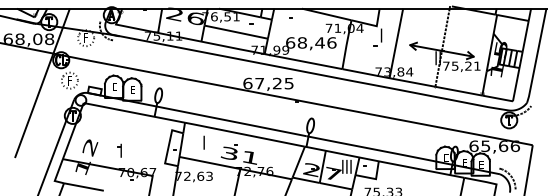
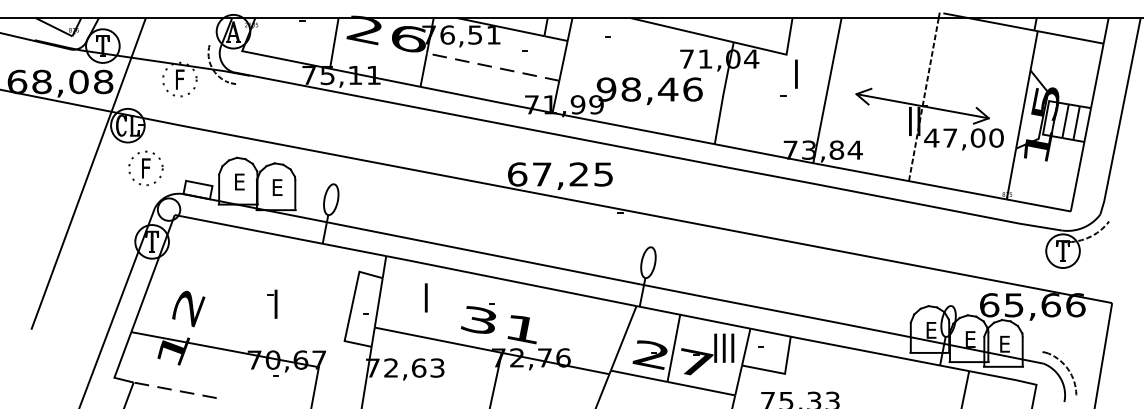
line: (236, 32) -> (493, 67), solid -> dashed
text: (290, 42) -> (606, 88), 68,46 -> 98,46
text: (461, 65) -> (963, 136), 75,21 -> 47,00
part: (119, 150) -> (272, 303), moved
line: (84, 187) -> (176, 391), solid -> dashed

